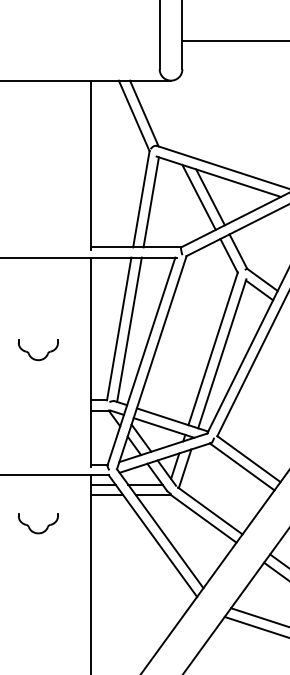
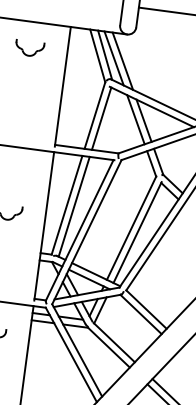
line: (157, 116) -> (114, 58), added
line: (169, 118) -> (122, 61), added
part: (46, 122) -> (35, 52), added

